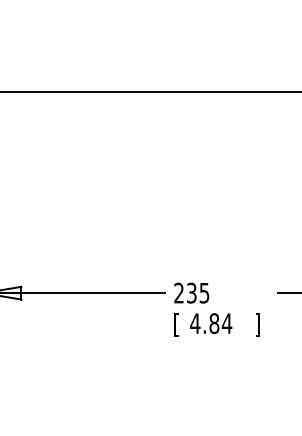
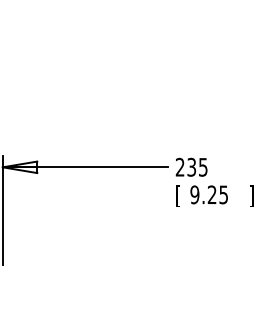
text: (211, 323) -> (209, 194), 4.84 -> 9.25

